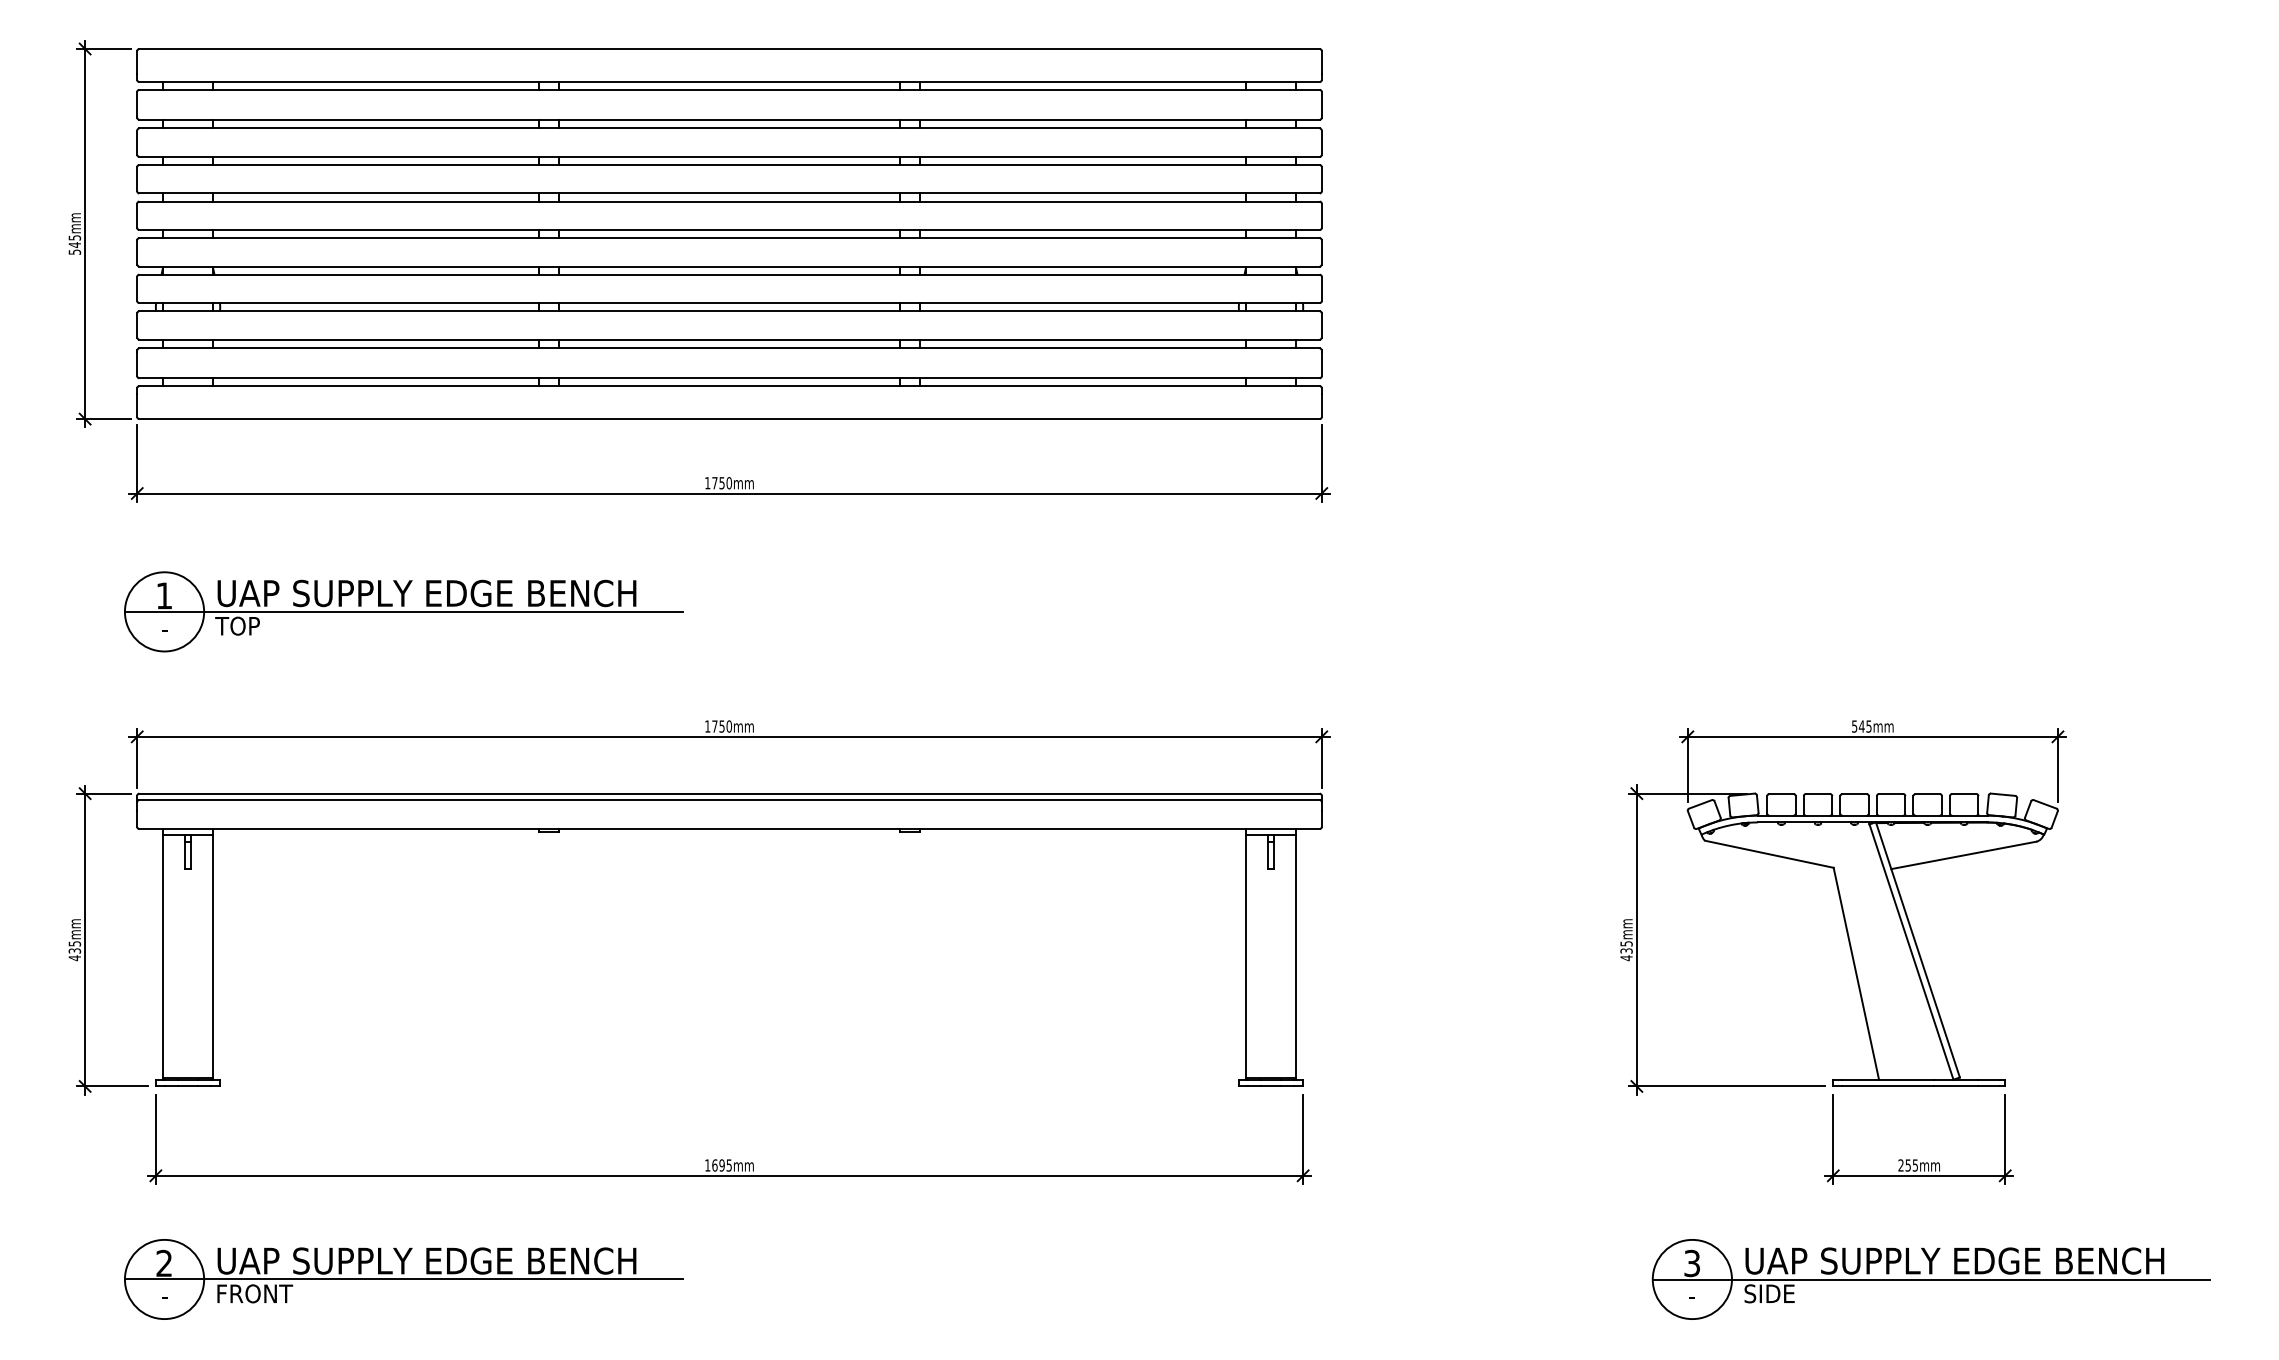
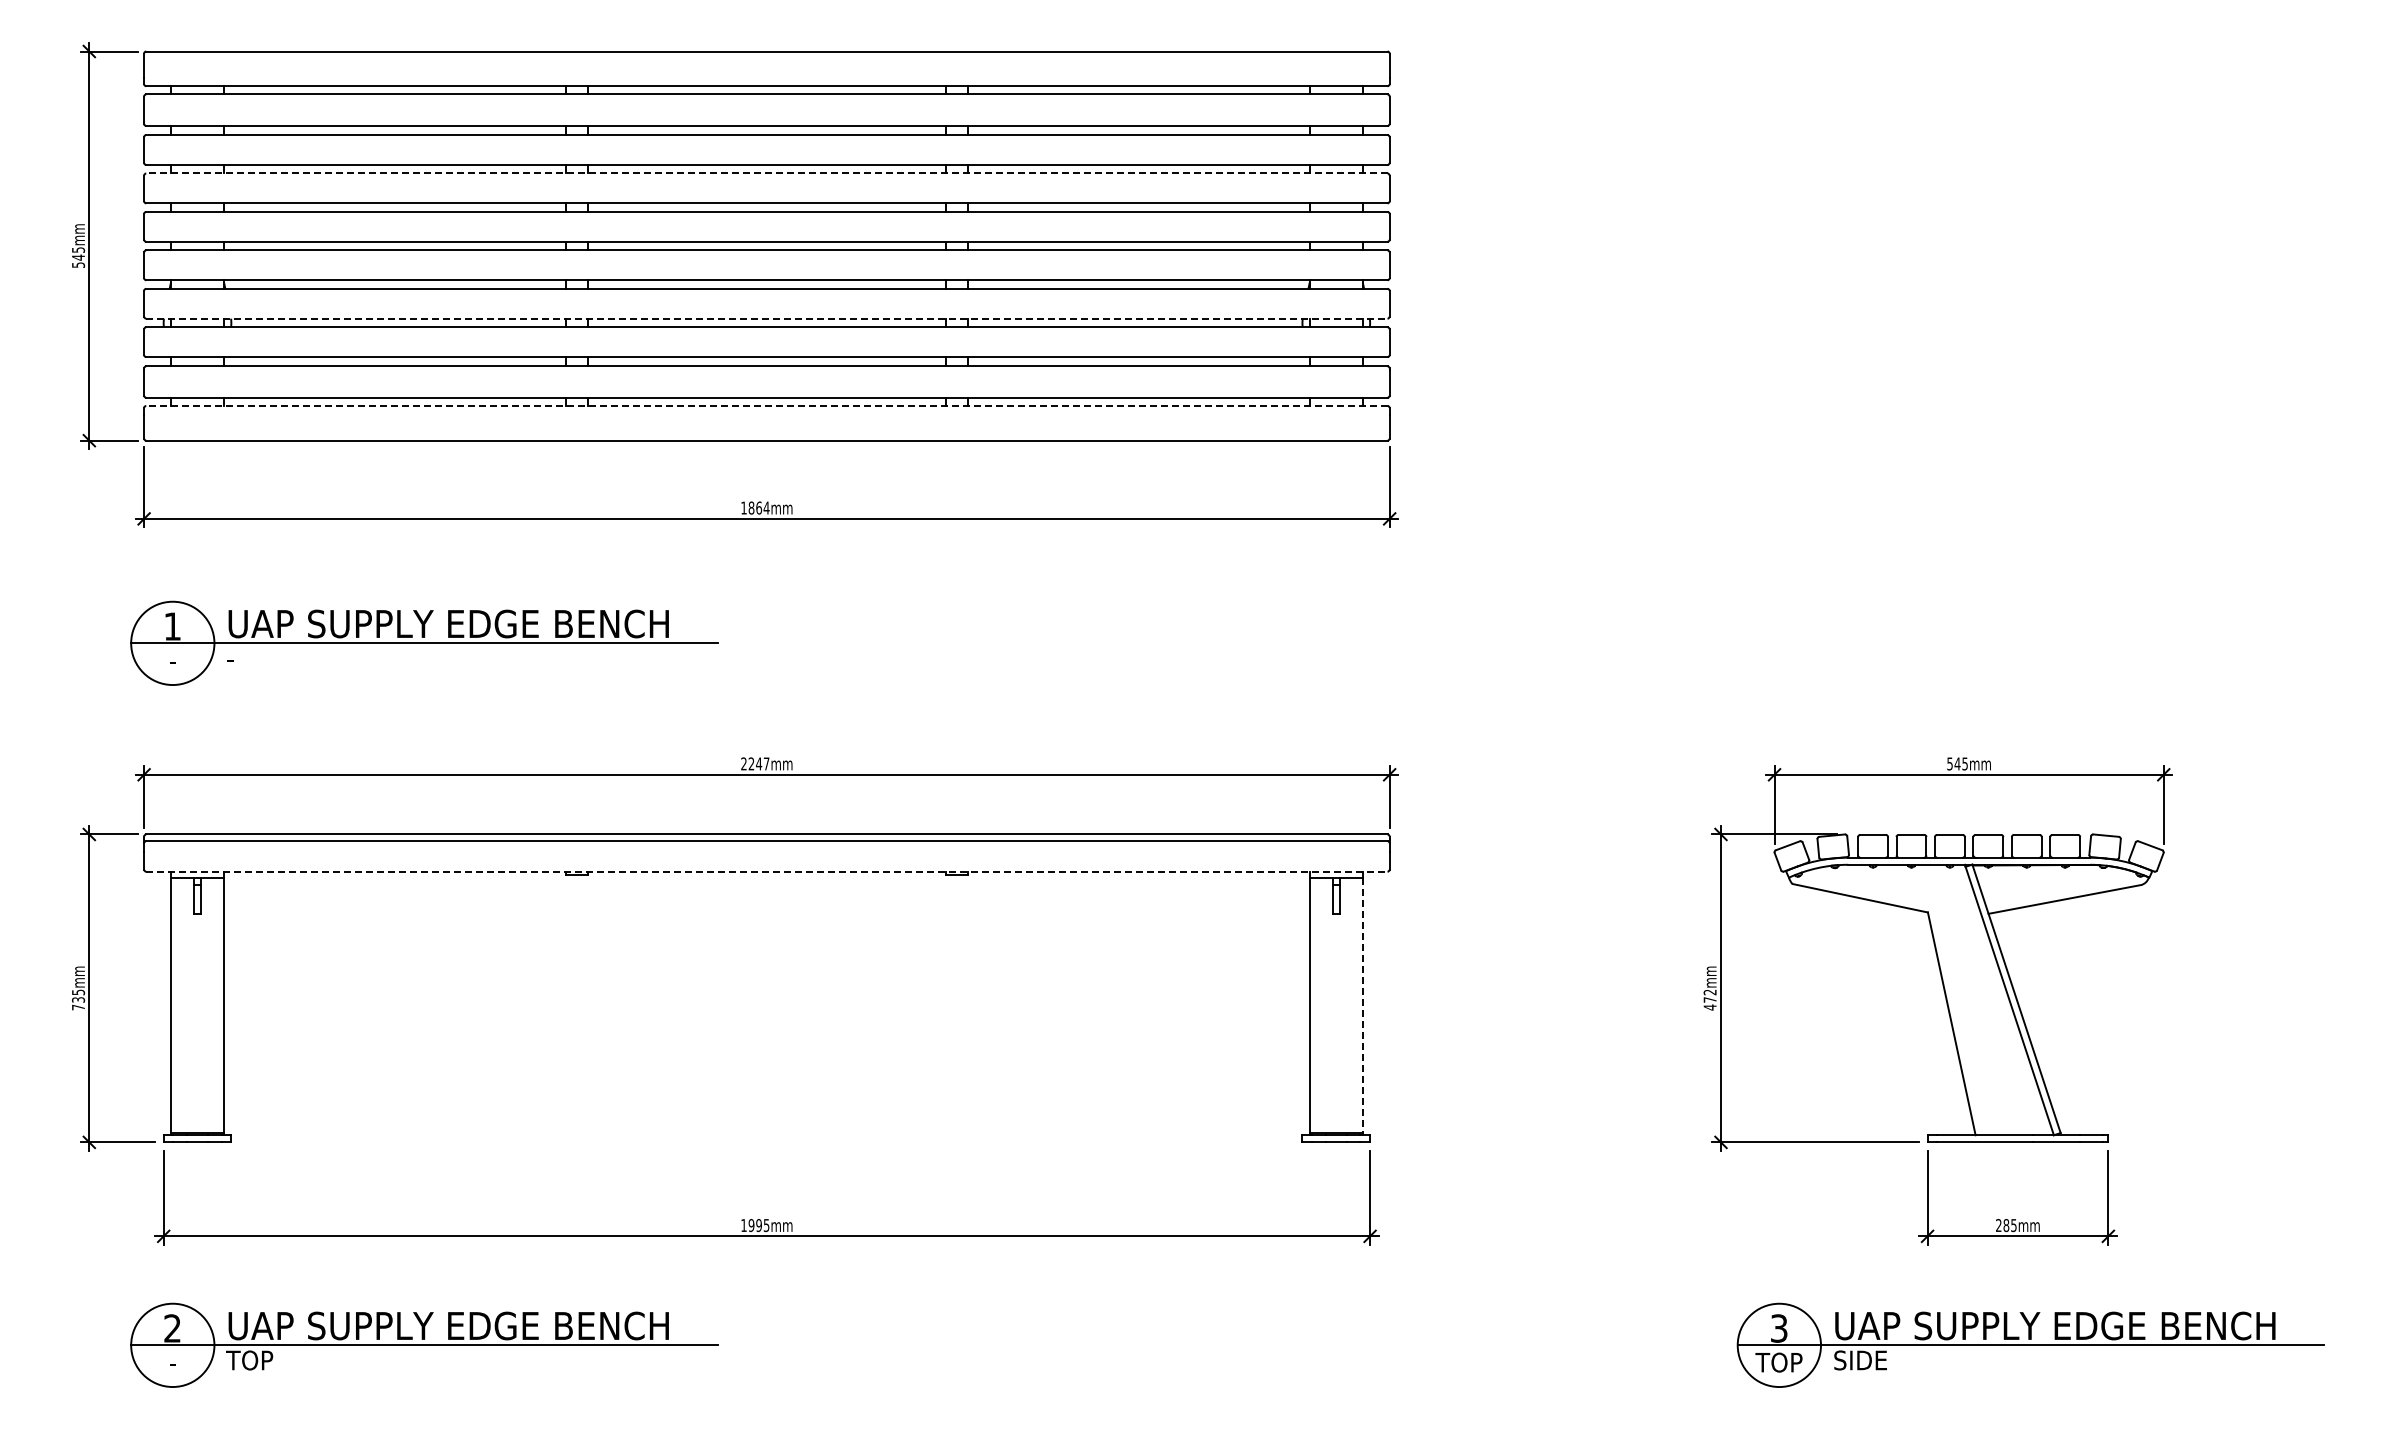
line: (729, 165) -> (766, 173), solid -> dashed
line: (729, 302) -> (766, 318), solid -> dashed
line: (729, 385) -> (766, 405), solid -> dashed
text: (721, 482) -> (758, 507), 1750mm -> 1864mm
text: (237, 626) -> (249, 658), TOP -> -
text: (718, 726) -> (755, 763), 1750mm -> 2247mm
line: (729, 828) -> (766, 871), solid -> dashed
text: (1625, 946) -> (1709, 995), 435mm -> 472mm
line: (1295, 956) -> (1362, 1005), solid -> dashed
text: (74, 958) -> (78, 1007), 435mm -> 735mm
text: (714, 1165) -> (751, 1225), 1695mm -> 1995mm
text: (1908, 1165) -> (2006, 1225), 255mm -> 285mm
text: (253, 1293) -> (266, 1360), FRONT -> TOP
text: (1691, 1295) -> (1778, 1362), - -> TOP

